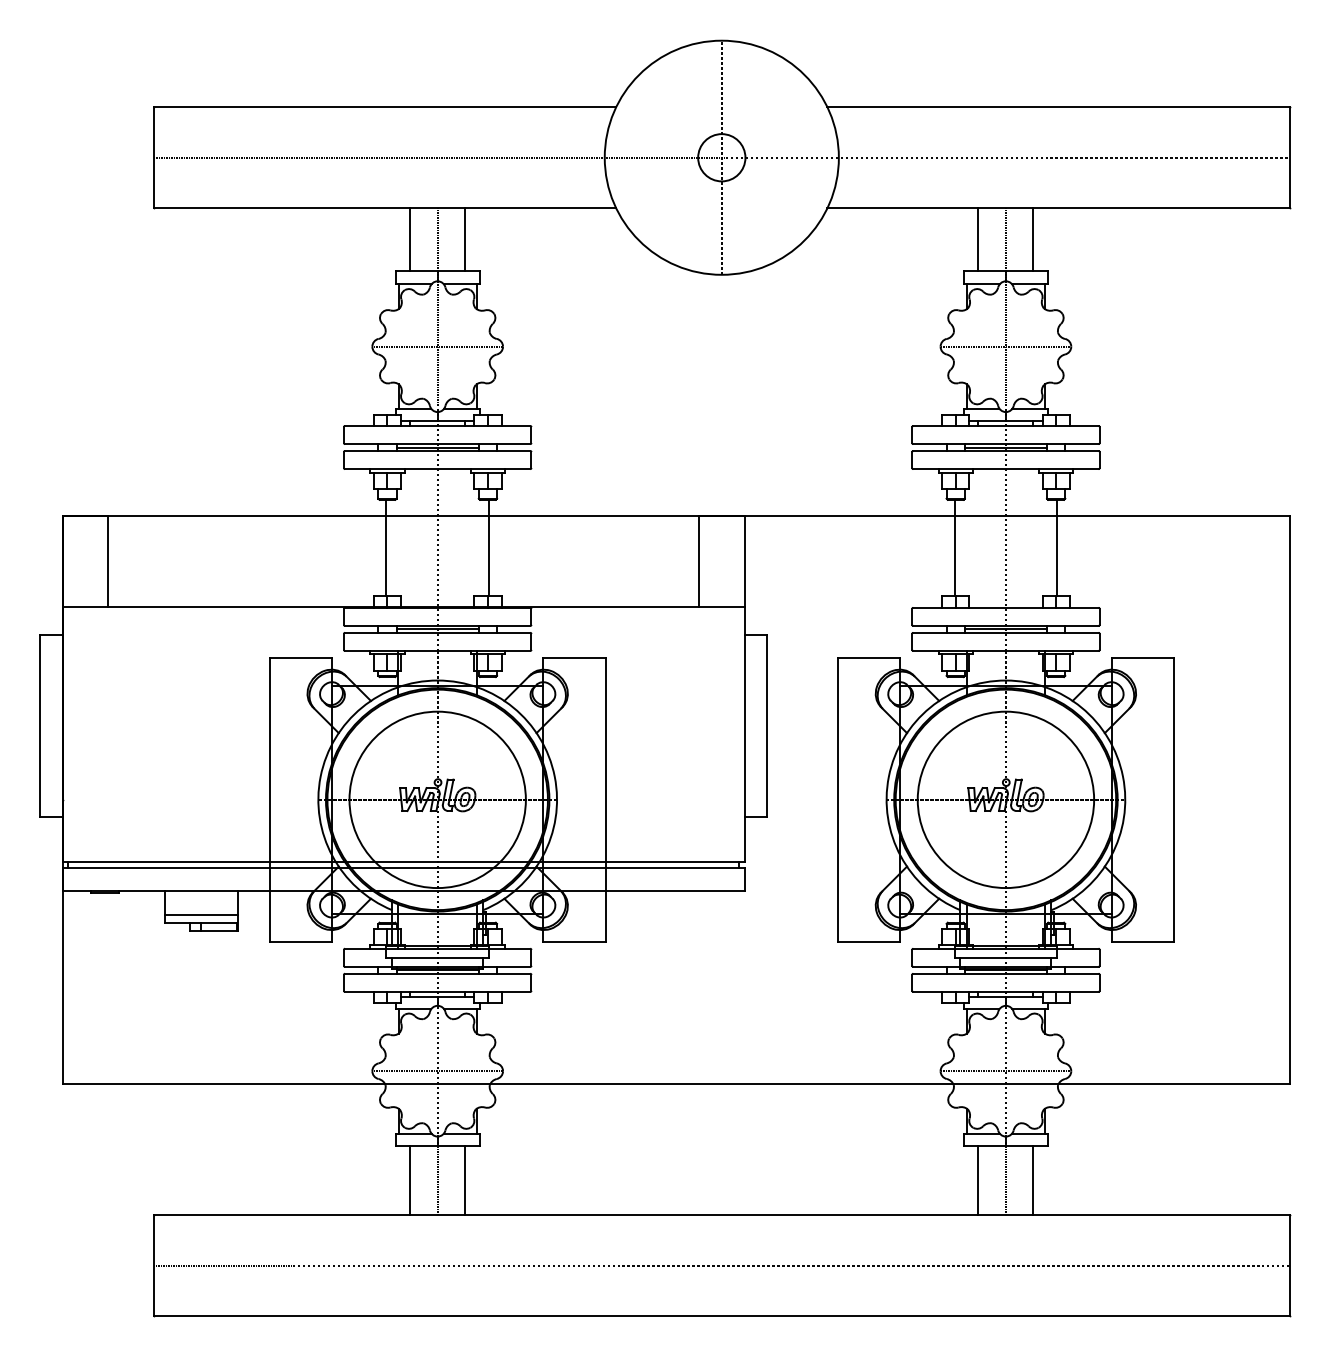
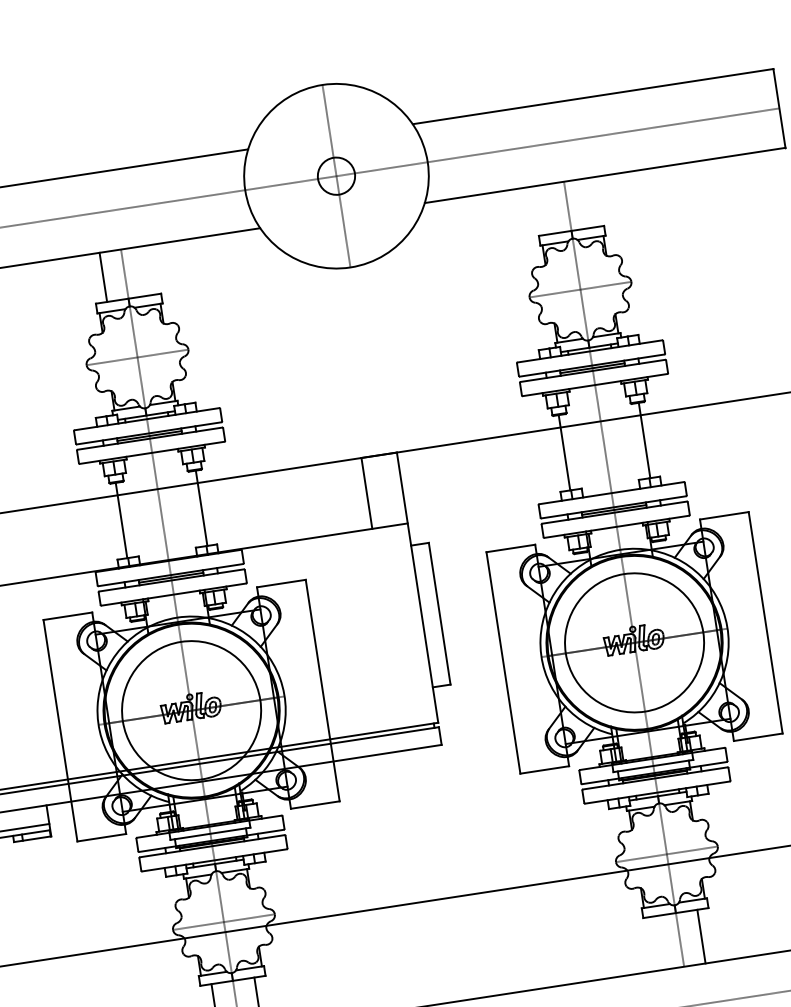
line: (465, 239) -> (146, 270), removed
line: (978, 239) -> (546, 209), removed
line: (1033, 239) -> (589, 202), removed
line: (978, 1180) -> (658, 942), removed

